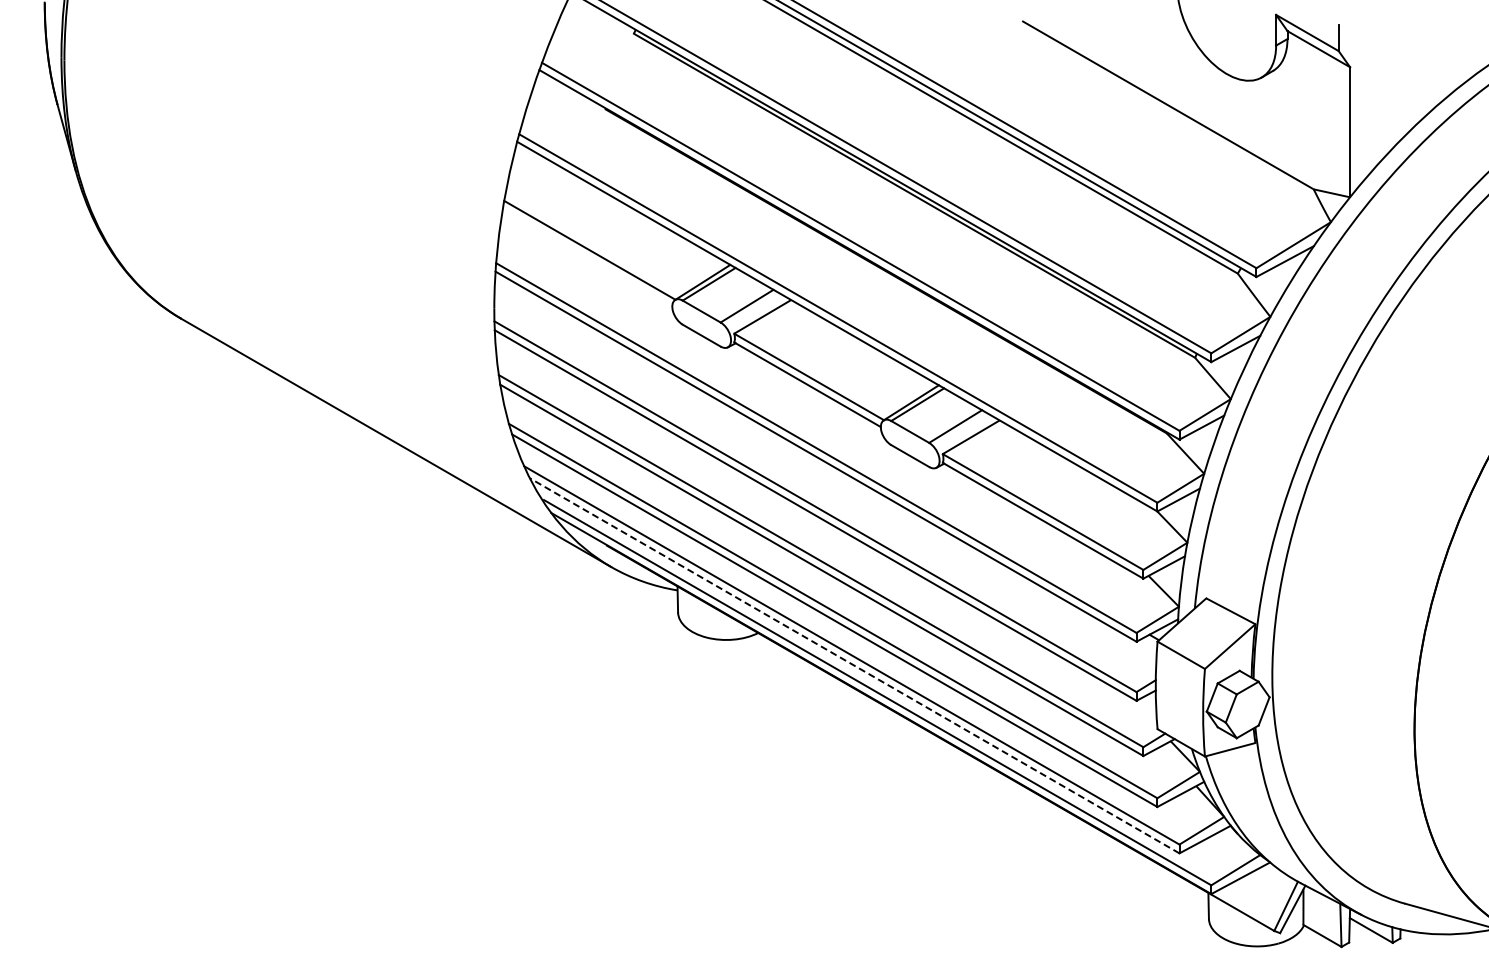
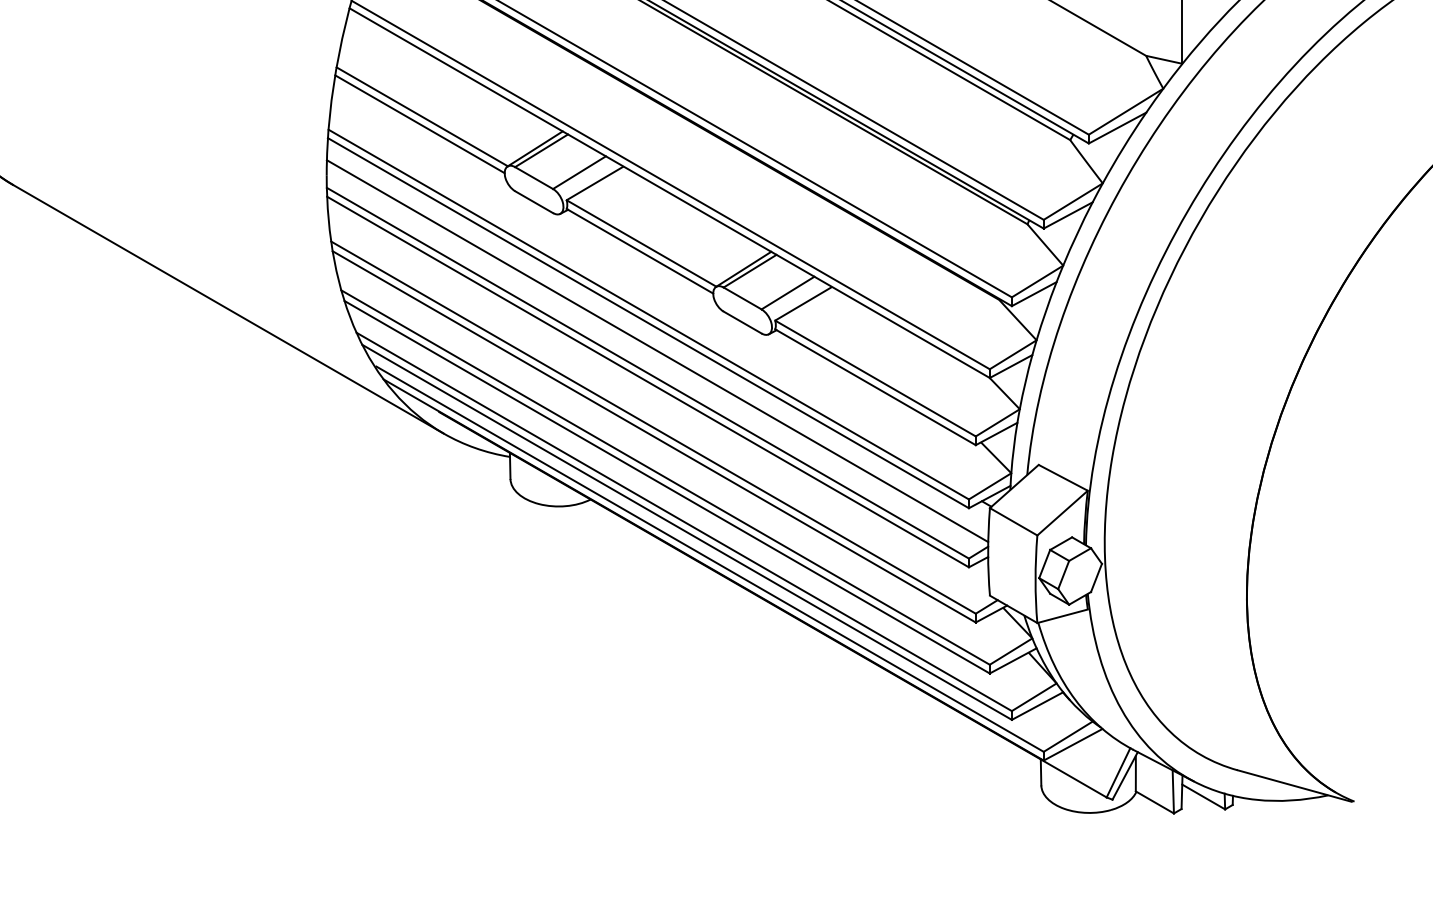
line: (587, 257) -> (419, 124), added
line: (824, 484) -> (656, 351), added
line: (854, 665) -> (686, 532), dashed -> solid

